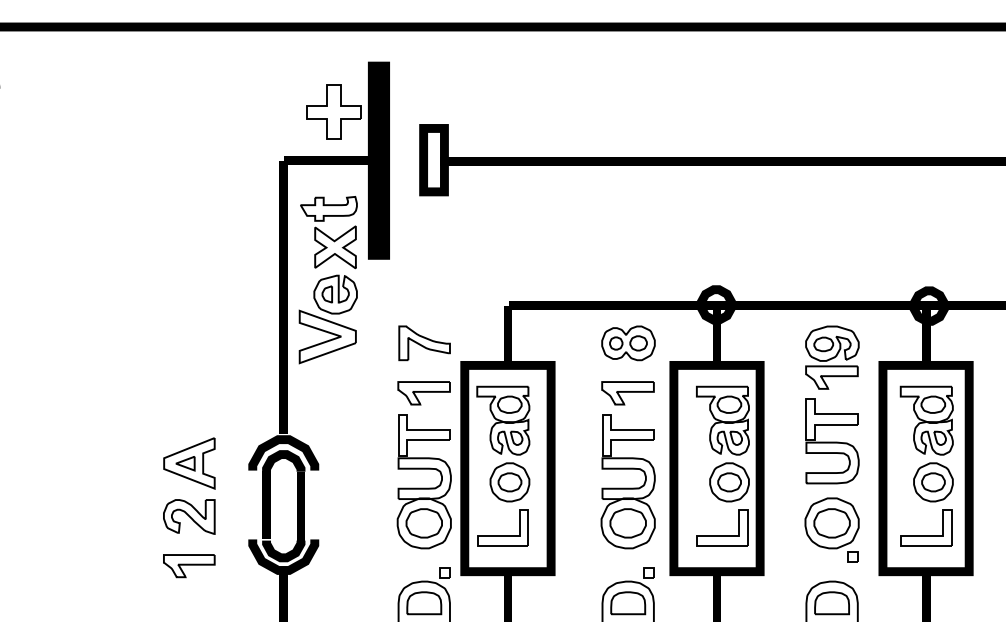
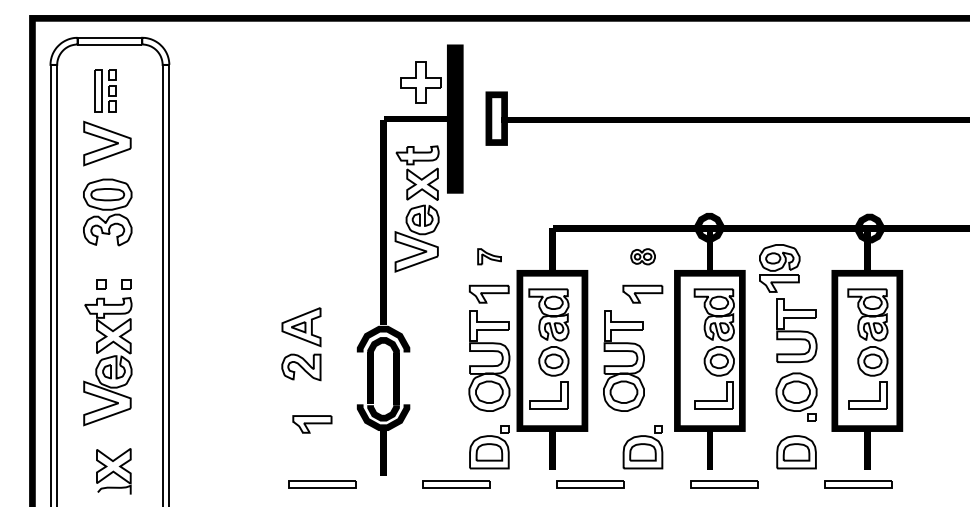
part: (424, 343) -> (489, 256), size x0.6
part: (627, 343) -> (642, 256), size x0.6
part: (832, 357) -> (779, 268), moved
part: (627, 481) -> (623, 360), moved
part: (189, 486) -> (301, 344), moved

